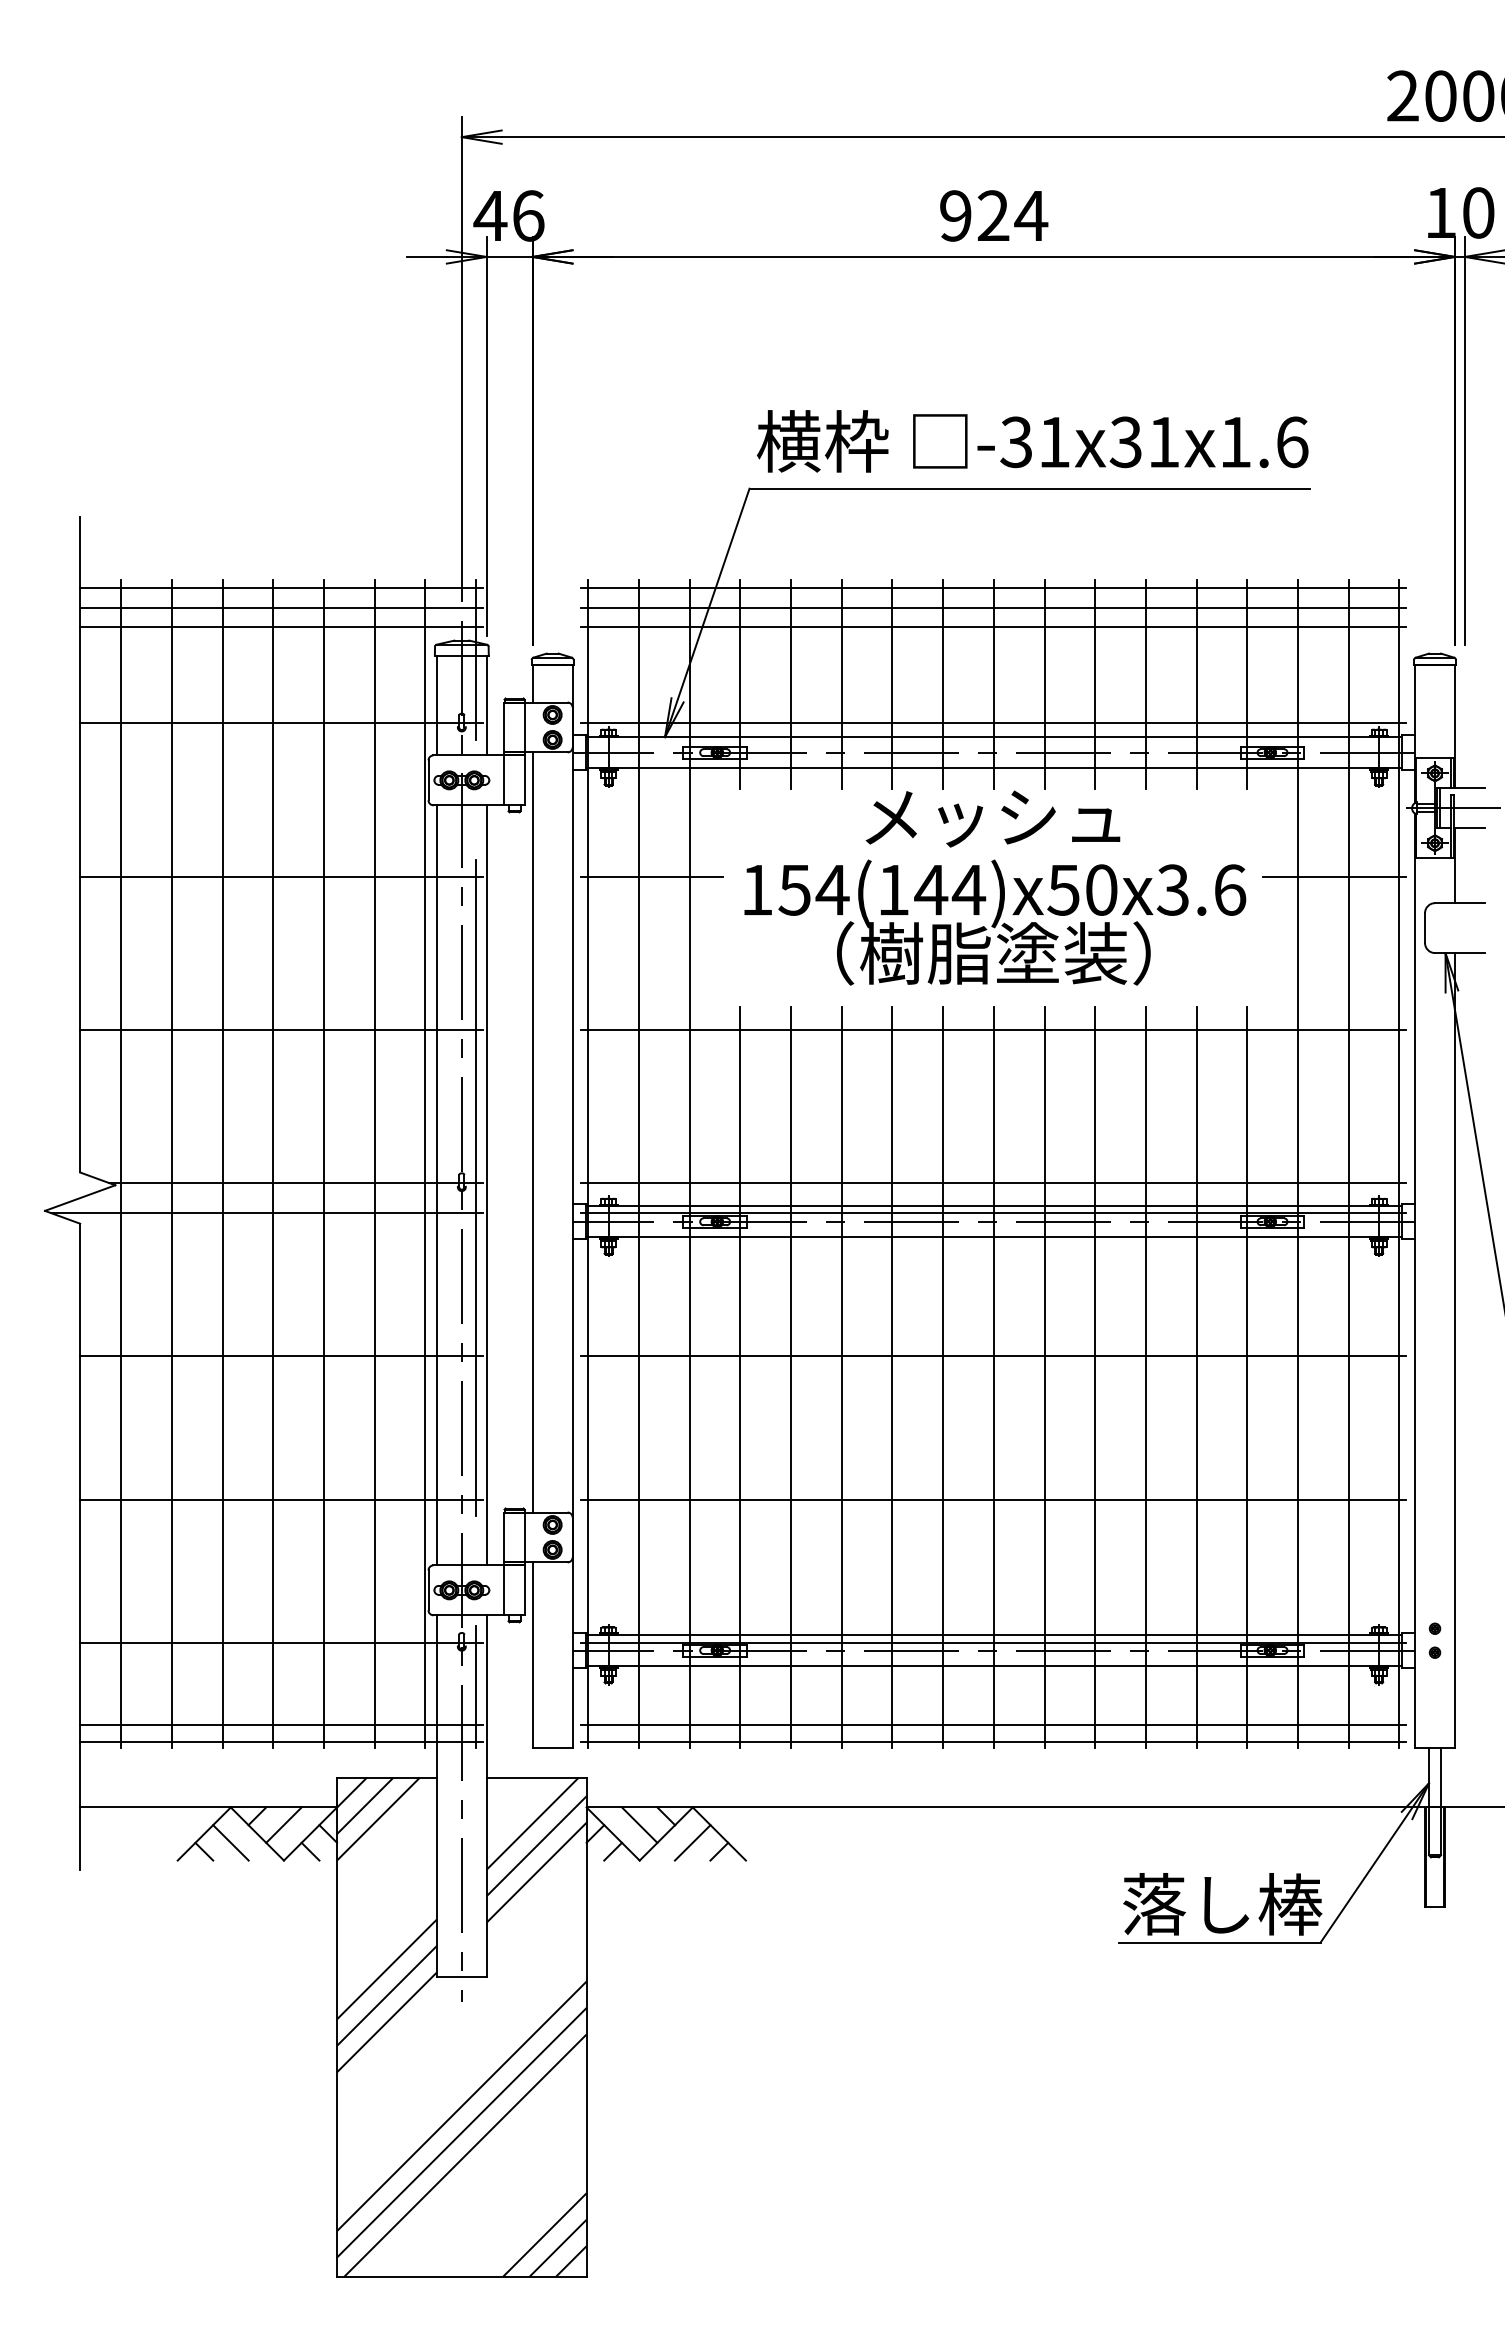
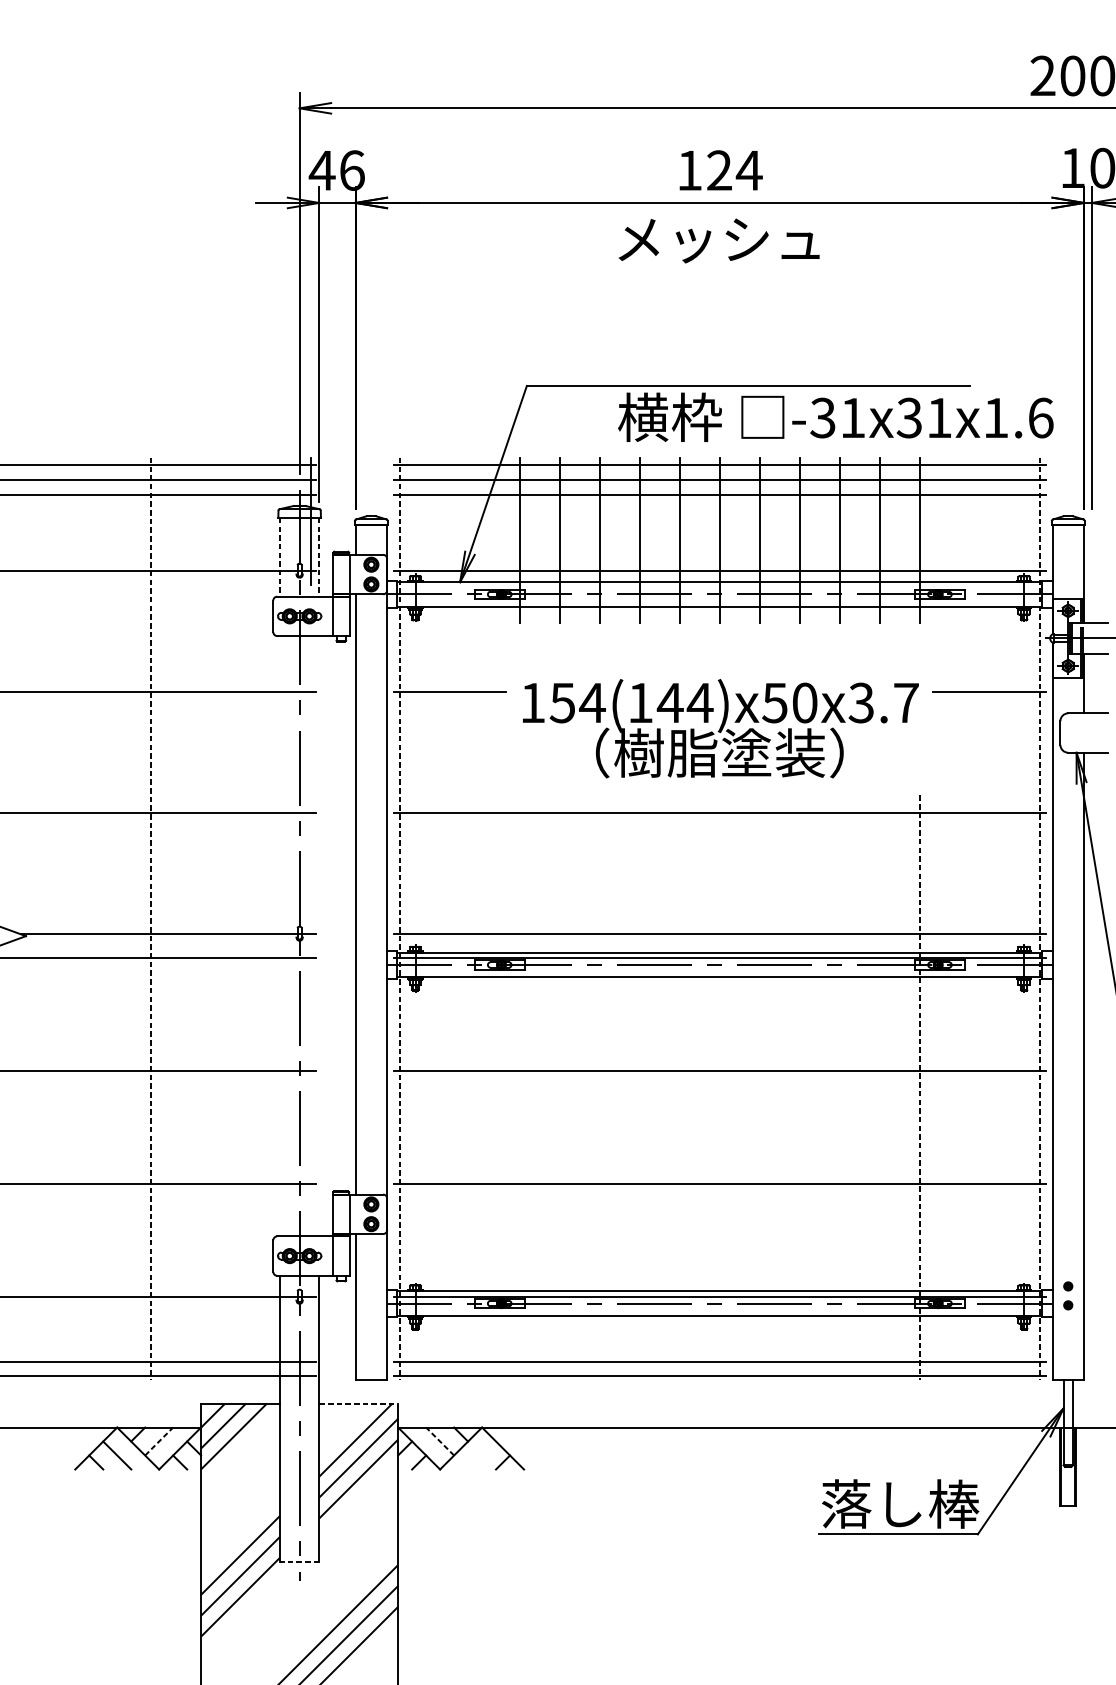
text: (955, 215) -> (689, 170), 924 -> 124
text: (1032, 441) -> (835, 417), moved
line: (436, 705) -> (279, 557), solid -> dashed
line: (486, 705) -> (319, 557), solid -> dashed
text: (992, 818) -> (718, 240), moved
text: (1230, 889) -> (906, 702), 154(144)x50x3.6 -> 154(144)x50x3.7
line: (121, 1163) -> (30, 918), removed
line: (171, 1163) -> (70, 918), removed
line: (222, 1163) -> (110, 918), removed
line: (273, 1163) -> (150, 918), solid -> dashed
line: (323, 1163) -> (190, 918), removed
line: (374, 1163) -> (230, 918), removed
line: (425, 1163) -> (270, 918), removed
line: (588, 1163) -> (399, 918), solid -> dashed
line: (639, 1163) -> (439, 918), removed
line: (689, 1163) -> (479, 918), removed
line: (1297, 1163) -> (959, 918), removed
line: (1348, 1163) -> (999, 918), removed
line: (1399, 1163) -> (1040, 918), solid -> dashed
line: (436, 1185) -> (279, 936), removed
line: (486, 1185) -> (319, 936), removed
line: (476, 1187) -> (311, 937), removed
line: (740, 1377) -> (519, 1087), removed
line: (791, 1377) -> (560, 1087), removed
line: (841, 1377) -> (599, 1087), removed
line: (892, 1377) -> (639, 1087), removed
line: (943, 1377) -> (680, 1087), removed
line: (993, 1377) -> (719, 1087), removed
line: (1044, 1377) -> (759, 1087), removed
line: (1095, 1377) -> (800, 1087), removed
line: (1145, 1377) -> (839, 1087), removed
line: (1196, 1377) -> (879, 1087), removed
line: (1247, 1377) -> (920, 1087), solid -> dashed
line: (476, 1686) -> (311, 1332), removed
line: (536, 1777) -> (358, 1403), solid -> dashed
line: (284, 1824) -> (159, 1441), solid -> dashed
line: (639, 1824) -> (439, 1441), solid -> dashed
line: (692, 1842) -> (481, 1455), removed
line: (461, 1977) -> (299, 1561), solid -> dashed

